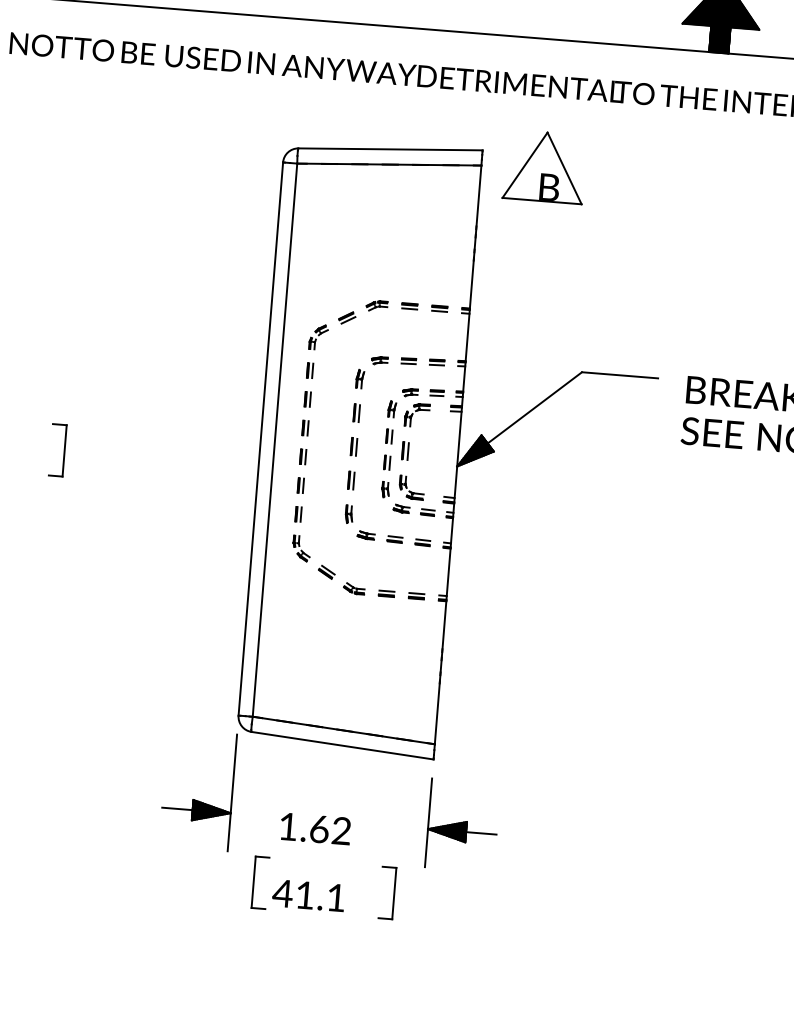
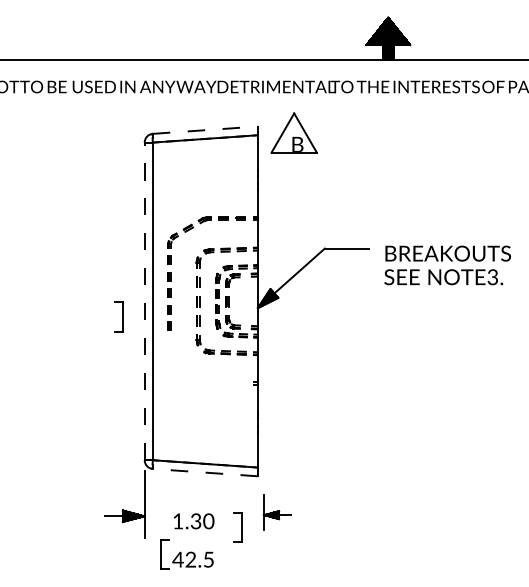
line: (390, 149) -> (205, 130), solid -> dashed
line: (260, 439) -> (144, 301), solid -> dashed
part: (56, 449) -> (118, 316), moved
part: (347, 581) -> (200, 378), removed
line: (342, 745) -> (205, 472), solid -> dashed
part: (462, 825) -> (277, 512), size x0.7
text: (330, 830) -> (202, 521), 1.62 -> 1.30
part: (386, 892) -> (237, 527), moved
text: (320, 896) -> (199, 559), 41.1 -> 42.5

